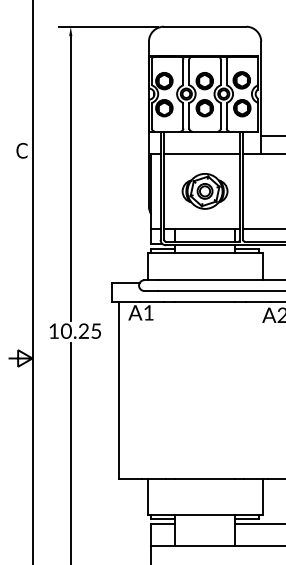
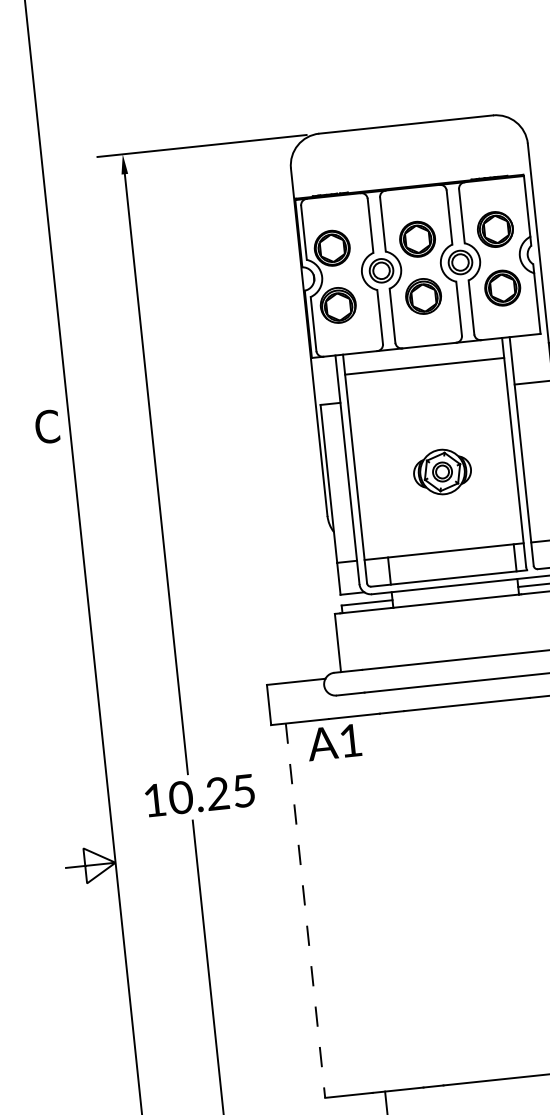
line: (201, 153) -> (423, 365), moved
part: (204, 191) -> (441, 472), size x0.6
line: (119, 390) -> (306, 910), solid -> dashed

